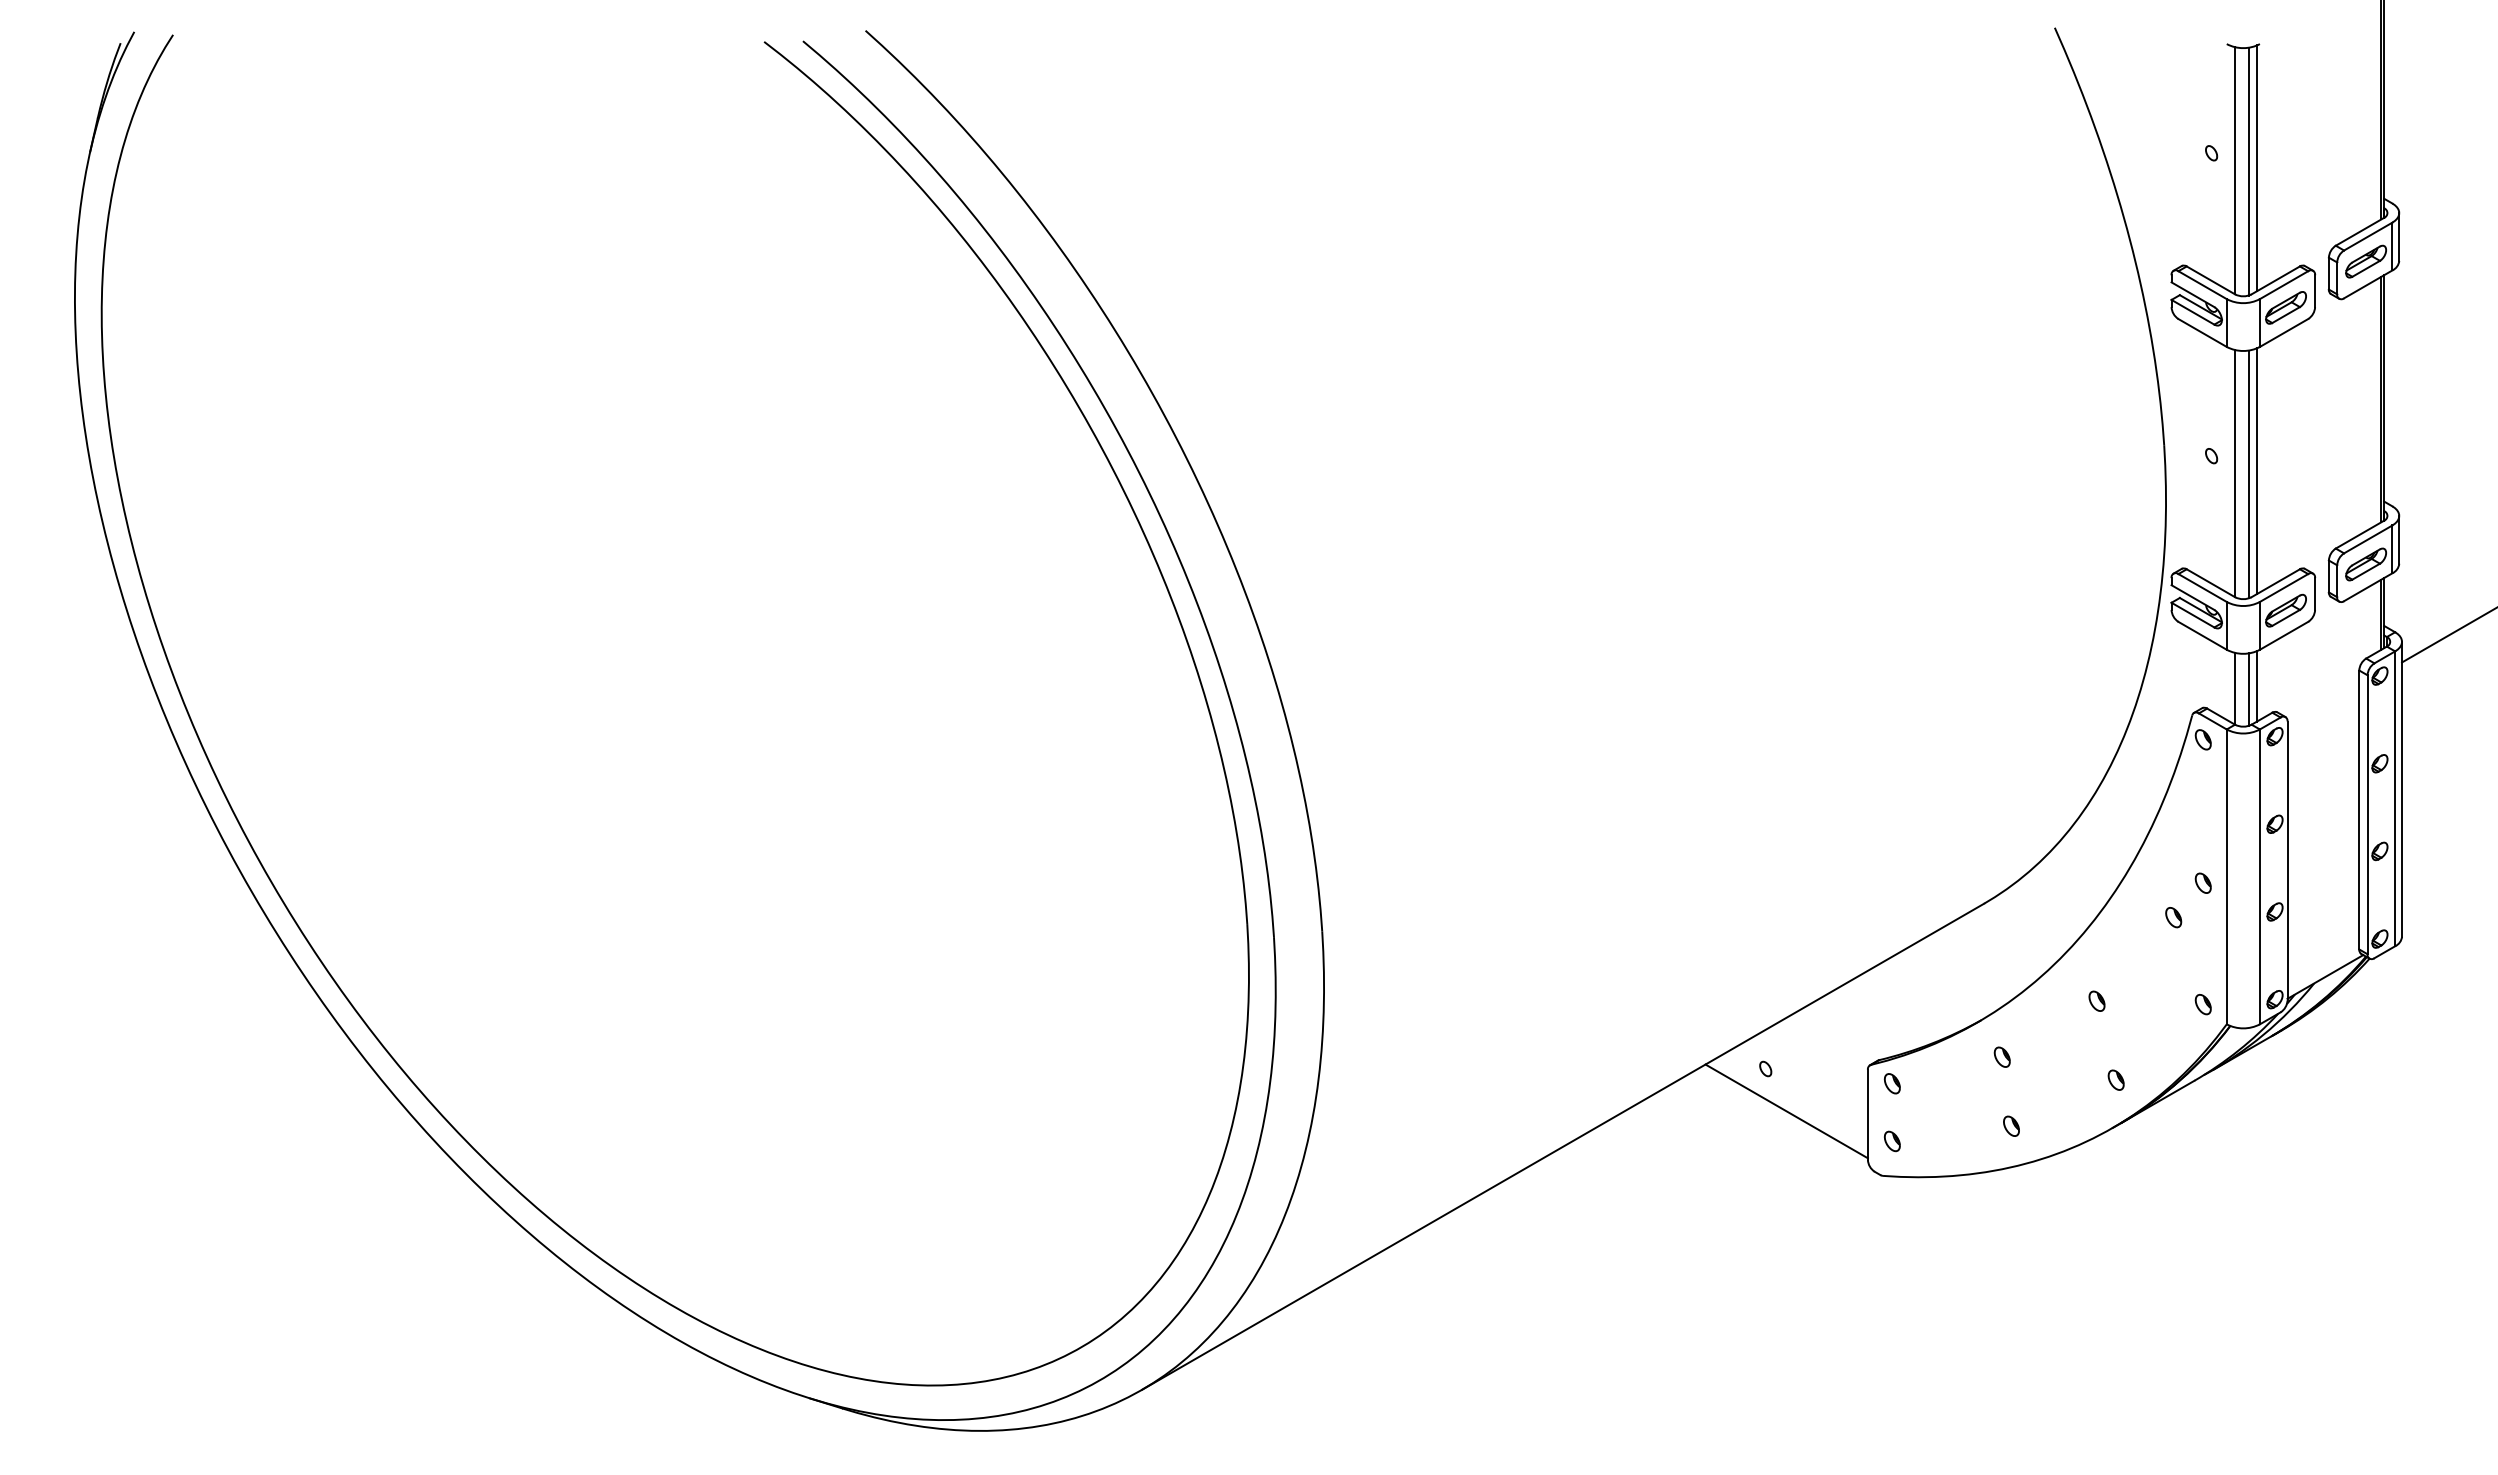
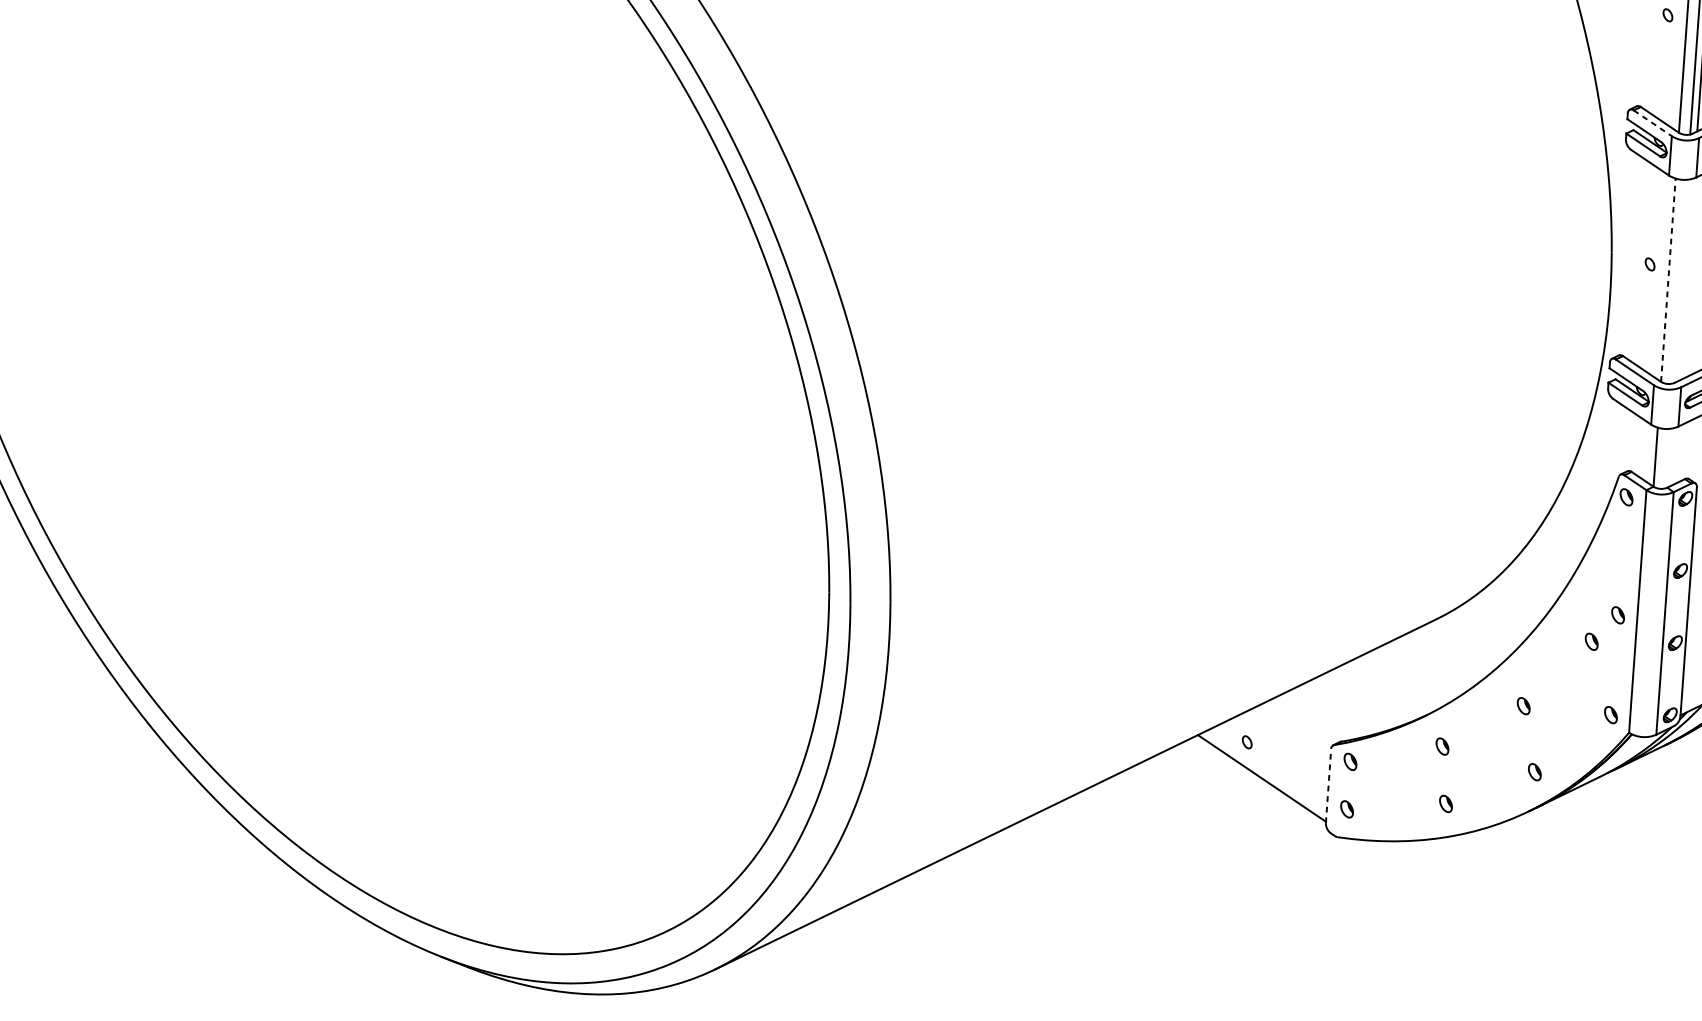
line: (2202, 285) -> (1652, 123), solid -> dashed
line: (2257, 471) -> (1686, 279), removed
line: (2235, 473) -> (1668, 280), solid -> dashed
line: (2248, 474) -> (1679, 281), removed
line: (2257, 686) -> (1674, 456), removed
line: (2248, 689) -> (1666, 458), removed
line: (1867, 1114) -> (1328, 785), solid -> dashed

